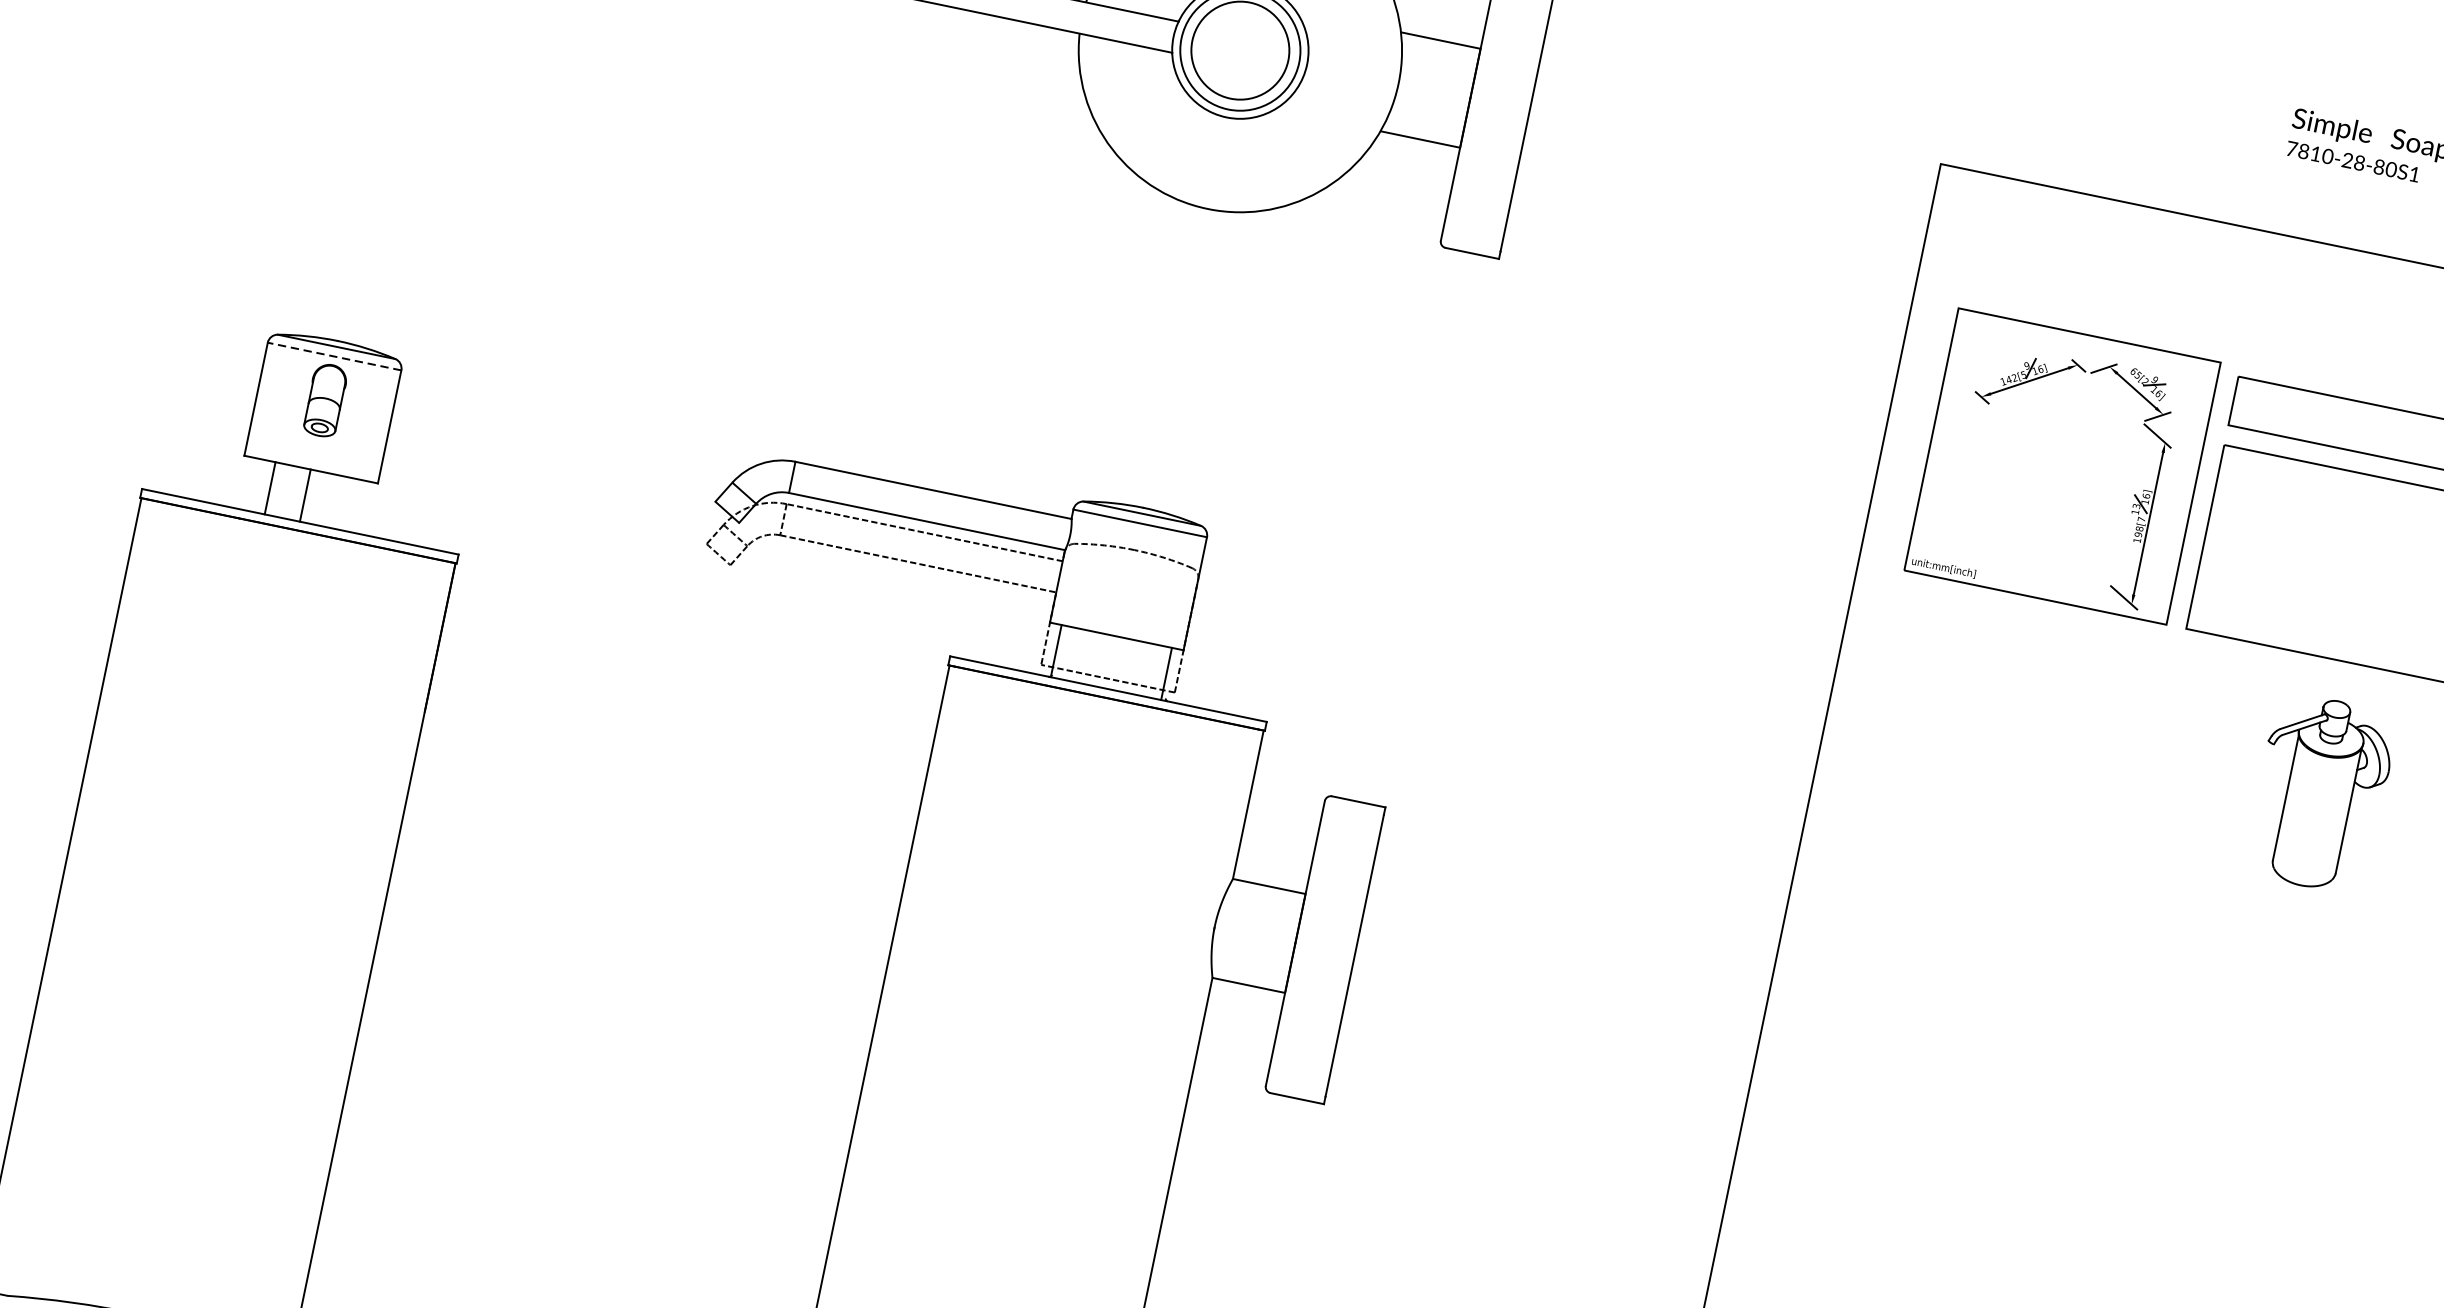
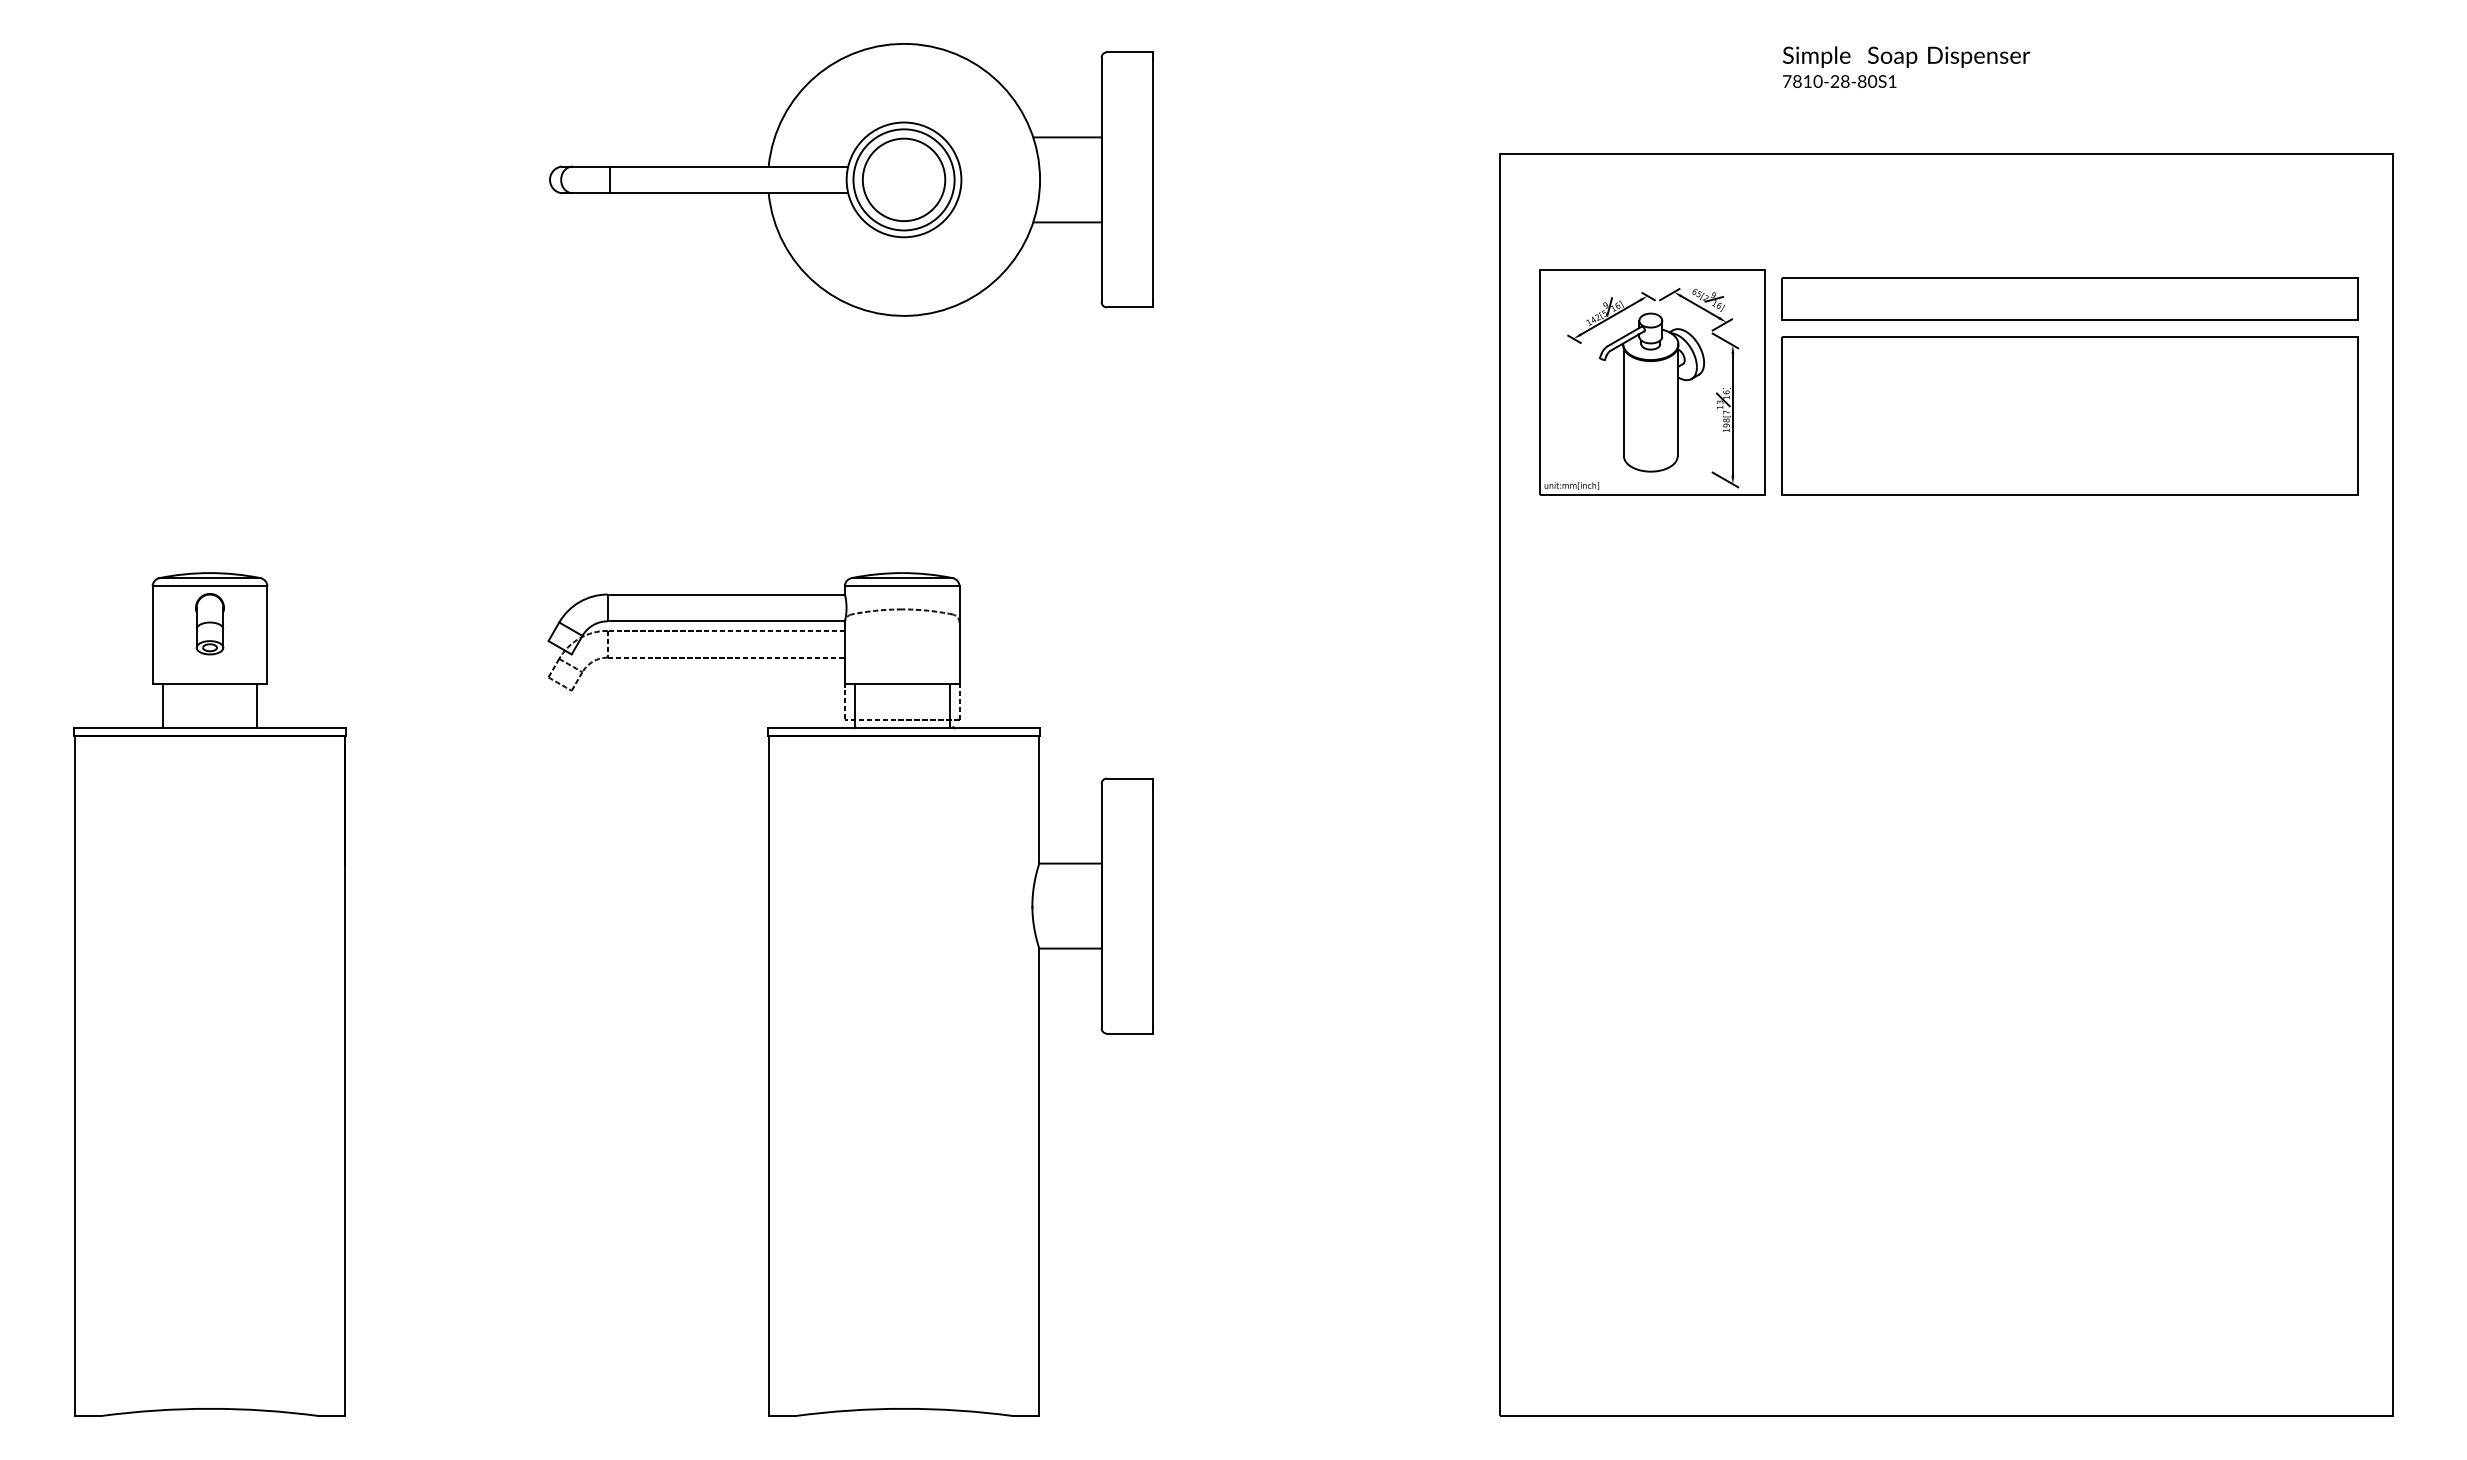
line: (333, 356) -> (209, 586), dashed -> solid
line: (270, 487) -> (257, 705), moved
line: (305, 494) -> (162, 705), moved
part: (2320, 793) -> (1651, 392), moved

